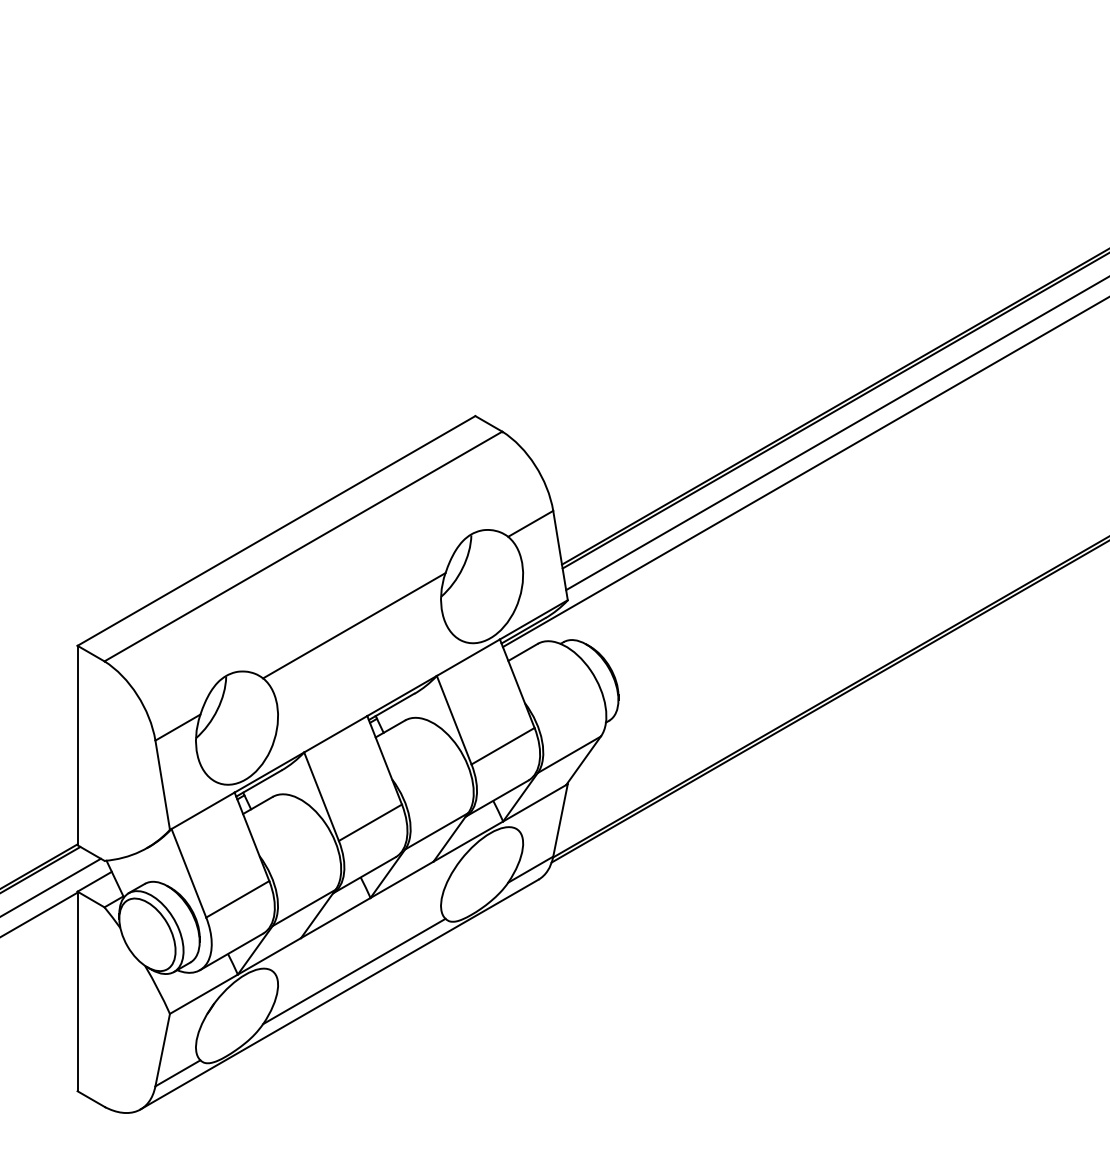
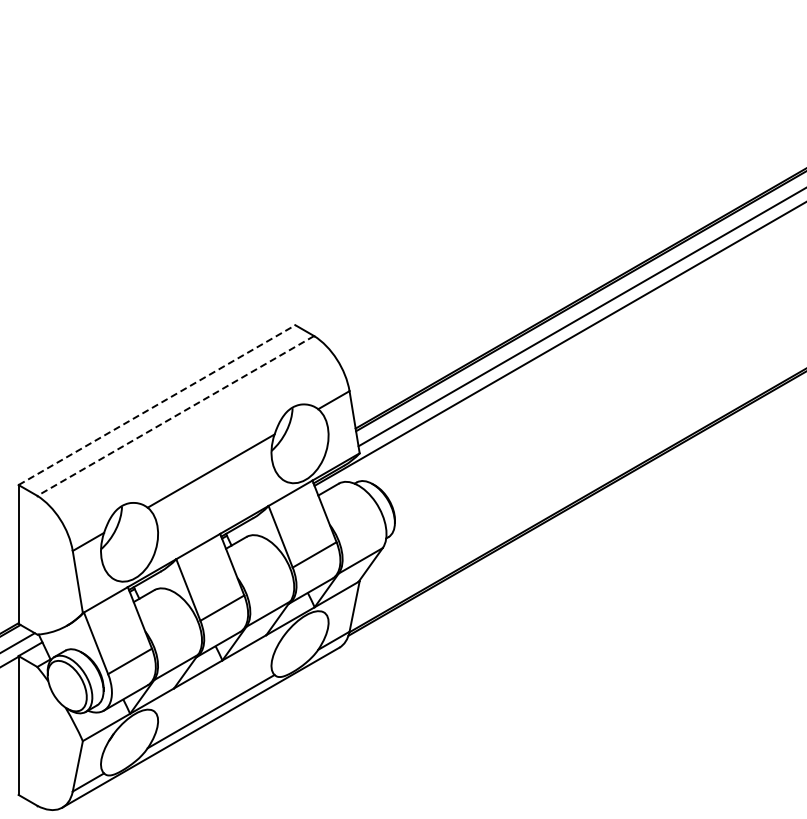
line: (277, 531) -> (157, 405), solid -> dashed
line: (303, 545) -> (175, 415), solid -> dashed

